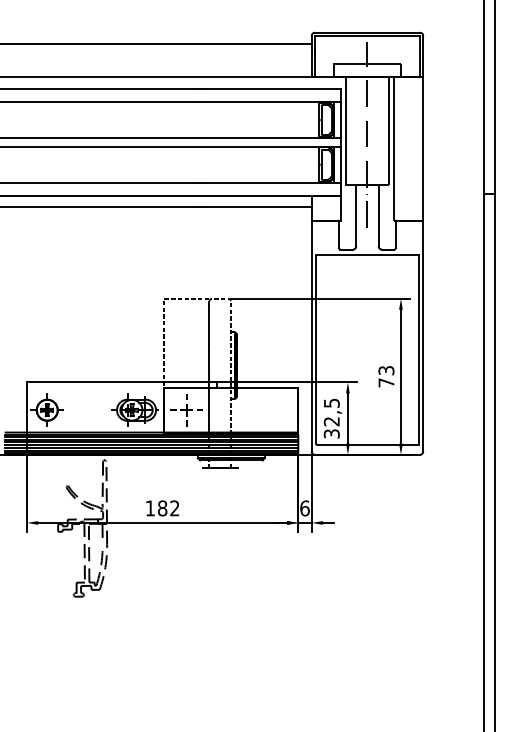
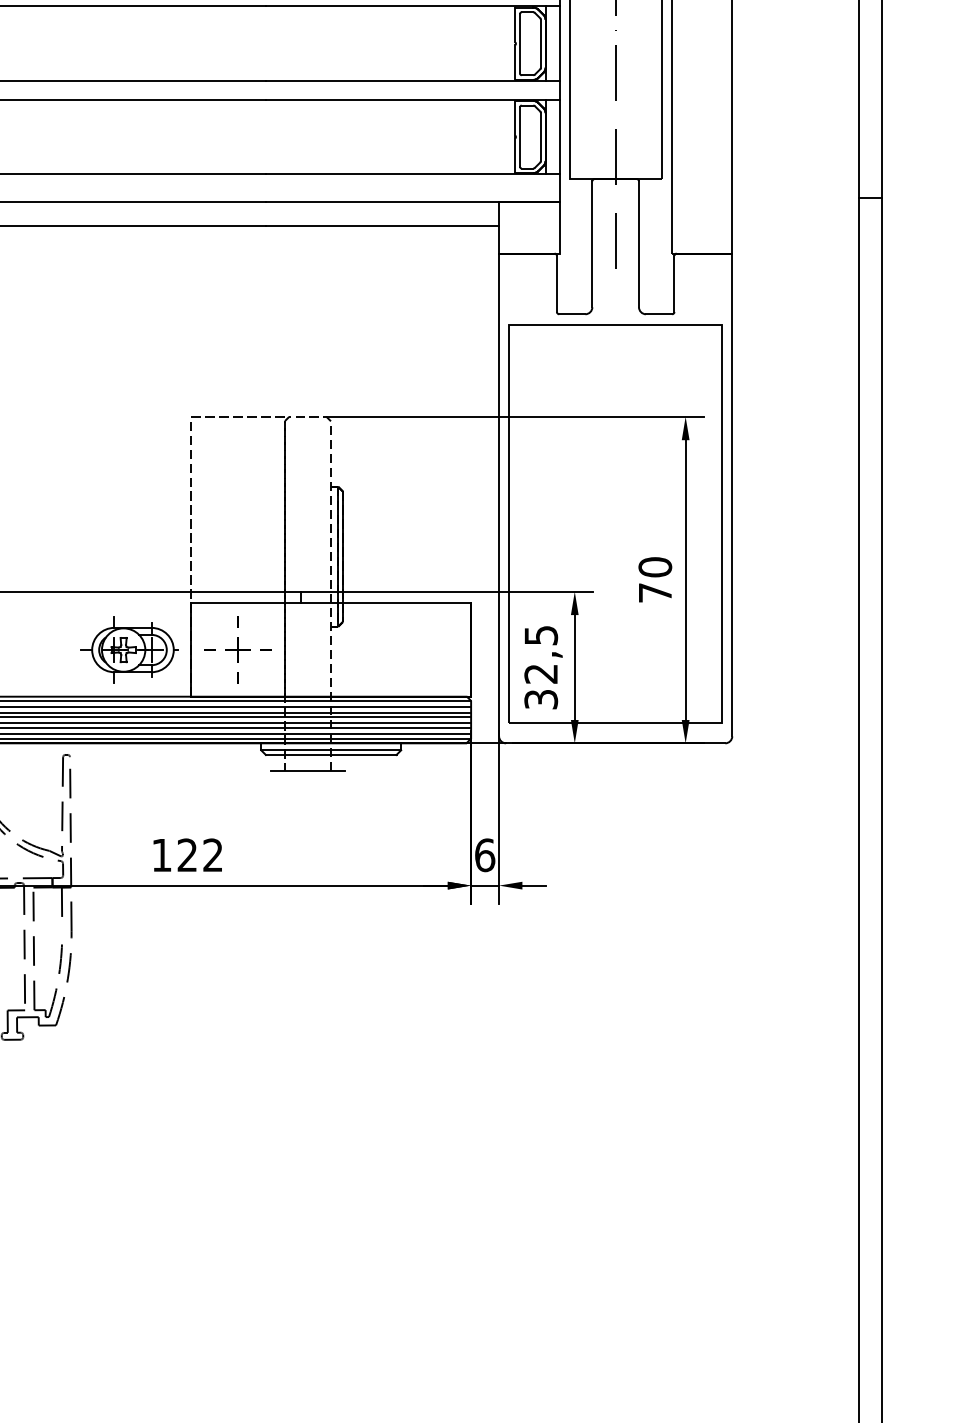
text: (386, 370) -> (655, 567), 73 -> 70
text: (162, 508) -> (187, 855), 182 -> 122

